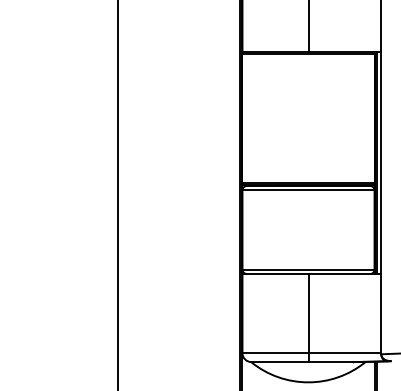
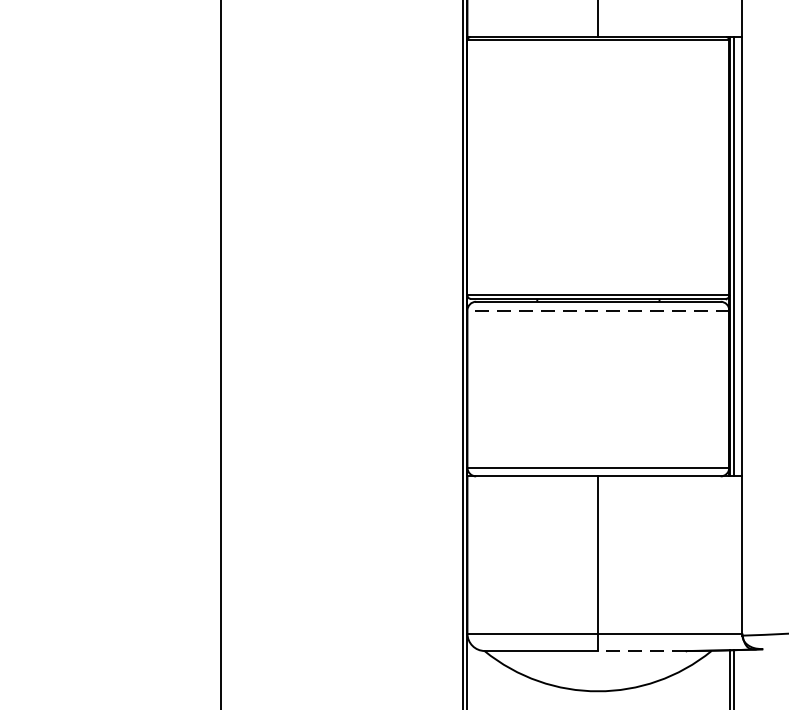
line: (308, 190) -> (598, 310), solid -> dashed
line: (330, 362) -> (642, 651), solid -> dashed

